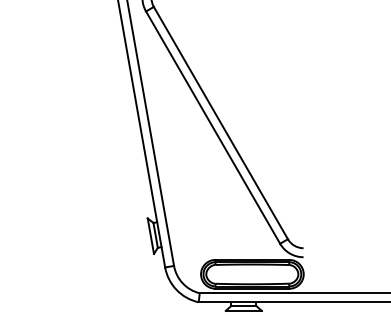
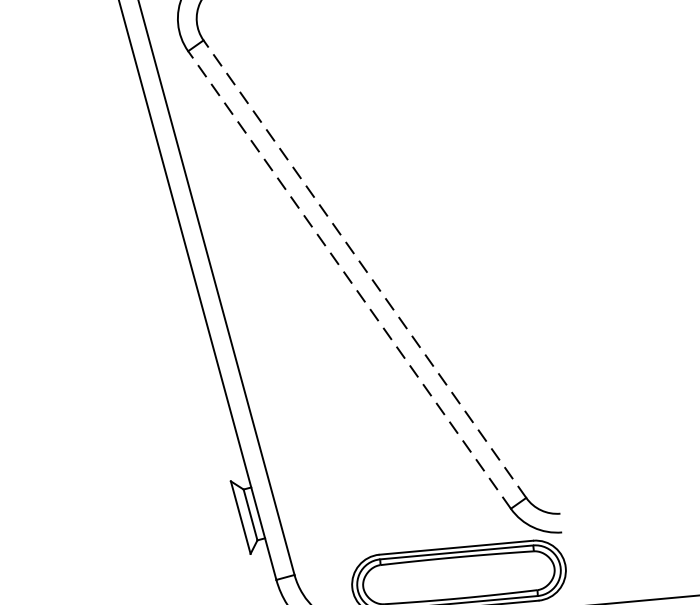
line: (220, 122) -> (363, 268), solid -> dashed
line: (212, 127) -> (348, 279), solid -> dashed

